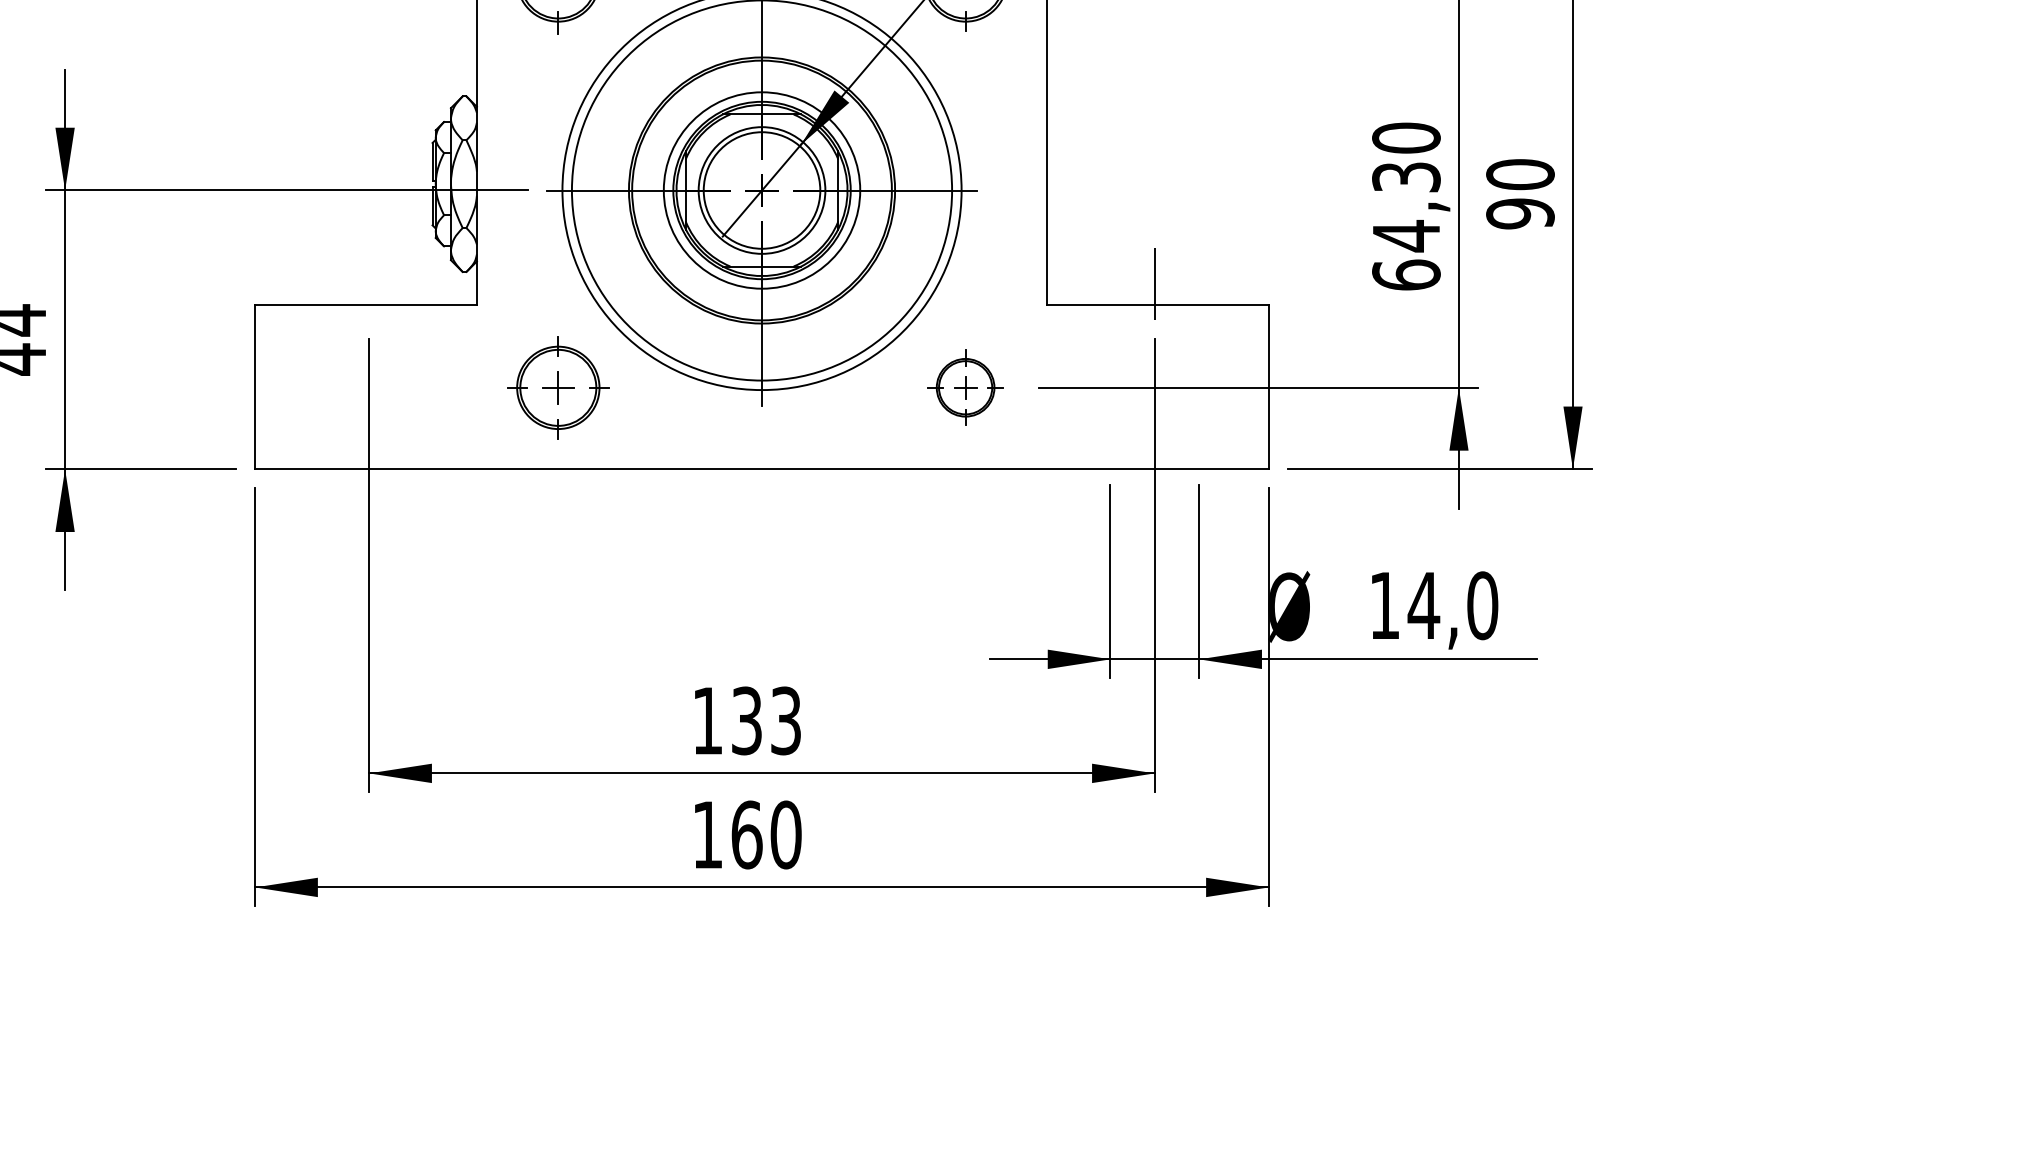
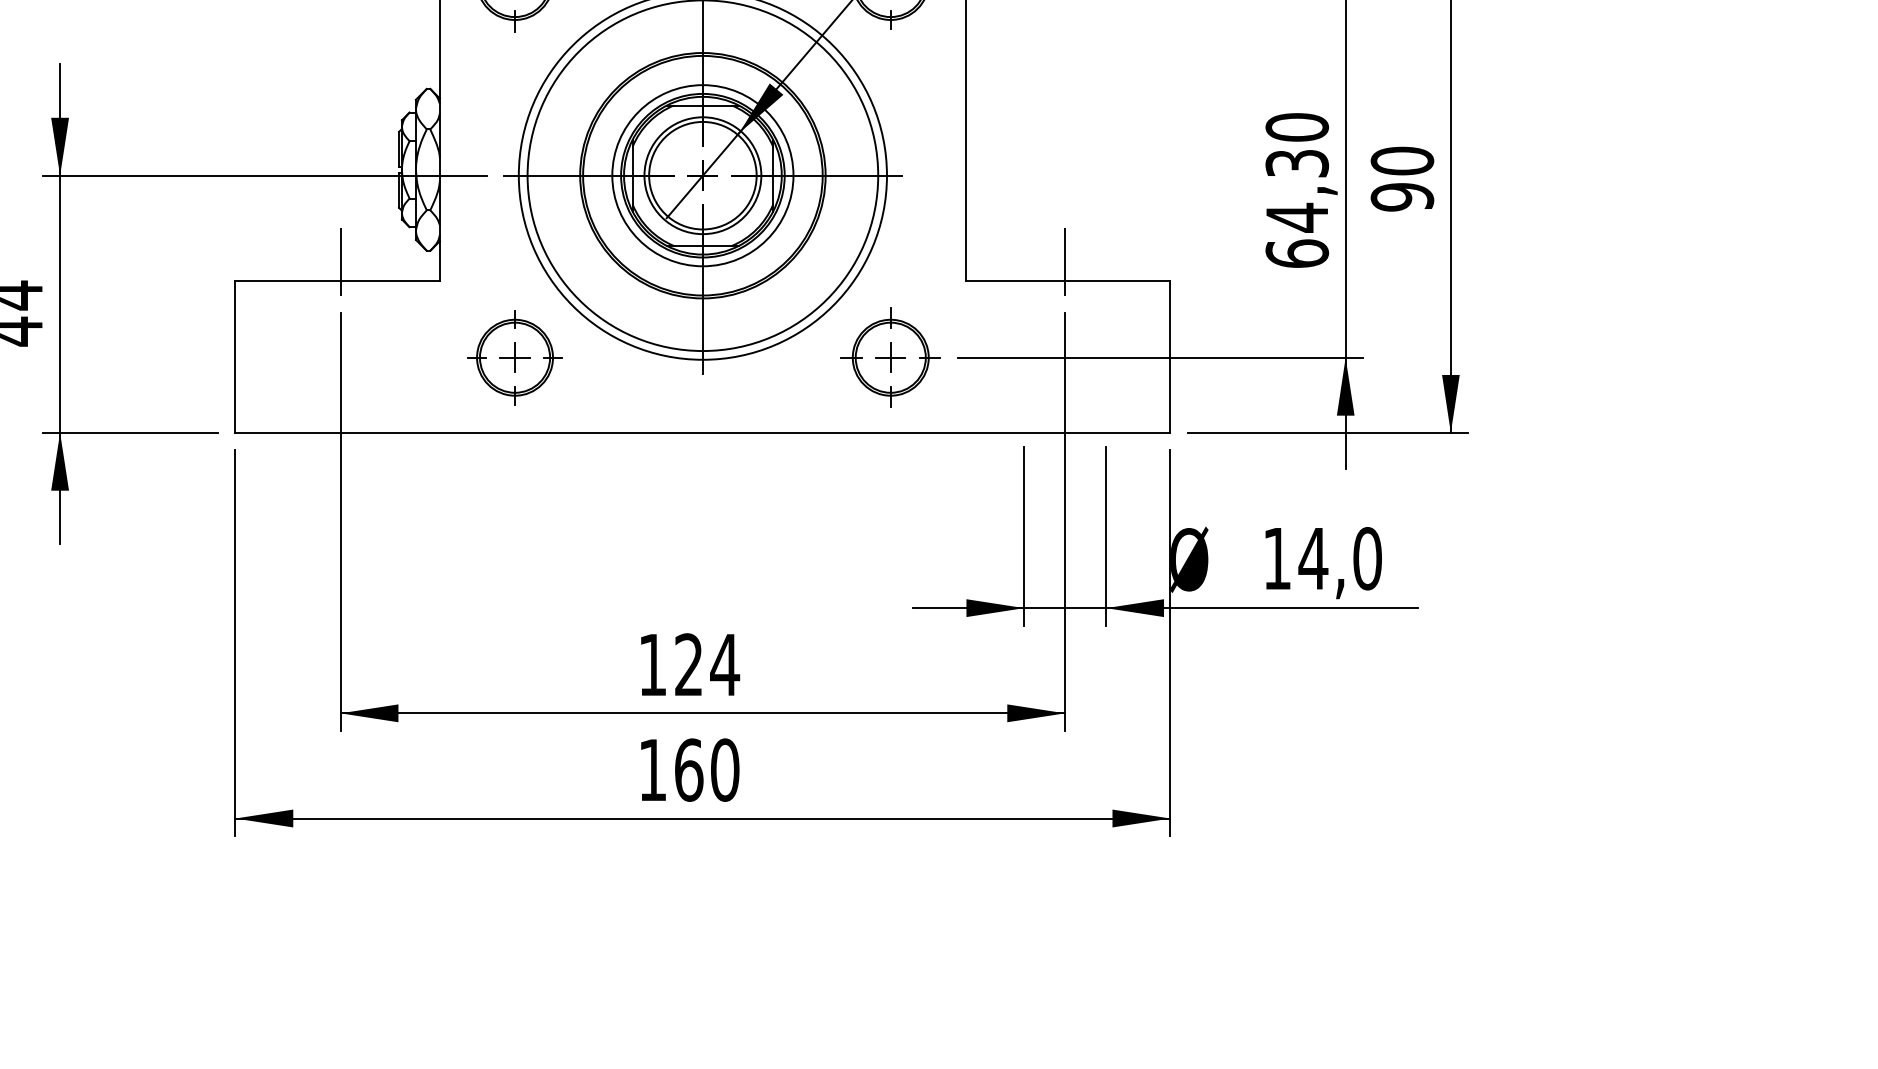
line: (369, 283) -> (340, 261), added
part: (965, 387) -> (890, 357), size x1.43
text: (767, 720) -> (707, 664), 133 -> 124

